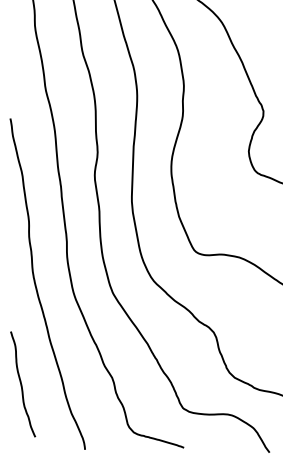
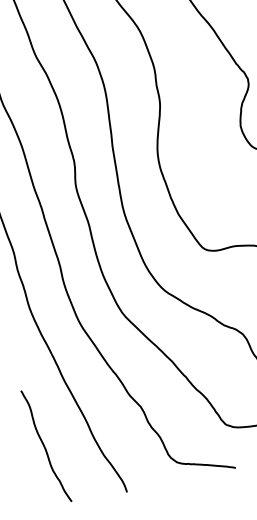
curve: (22, 384) -> (45, 446), moved

